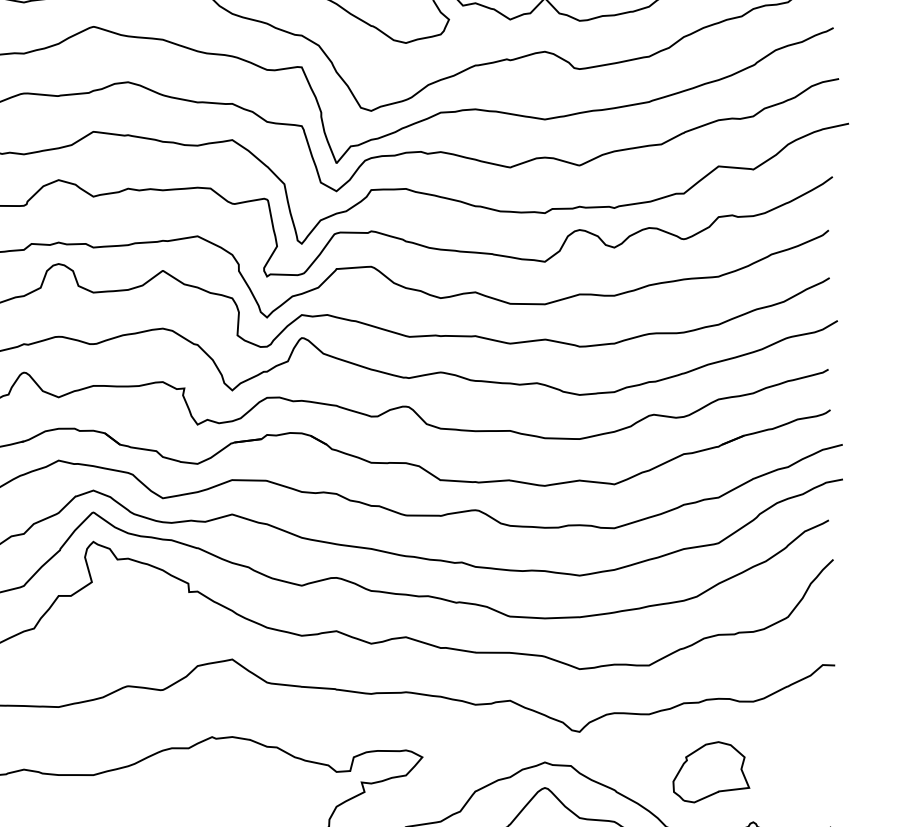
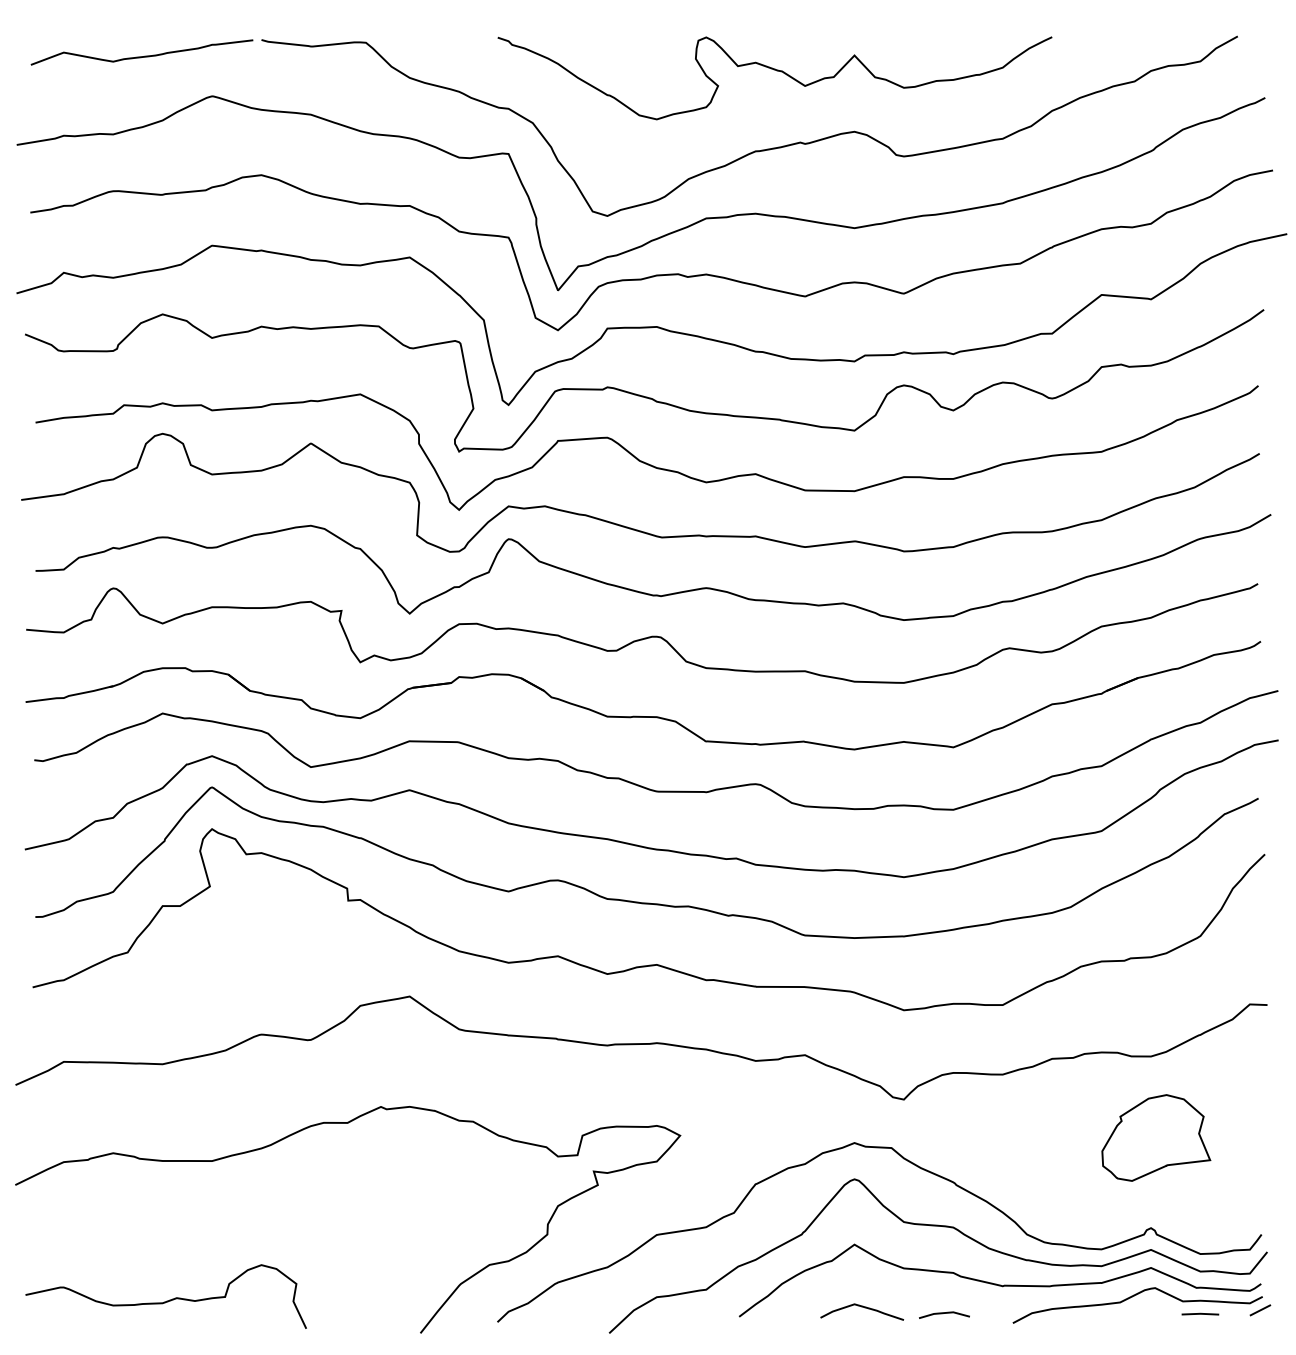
part: (711, 771) -> (1156, 1137), moved

